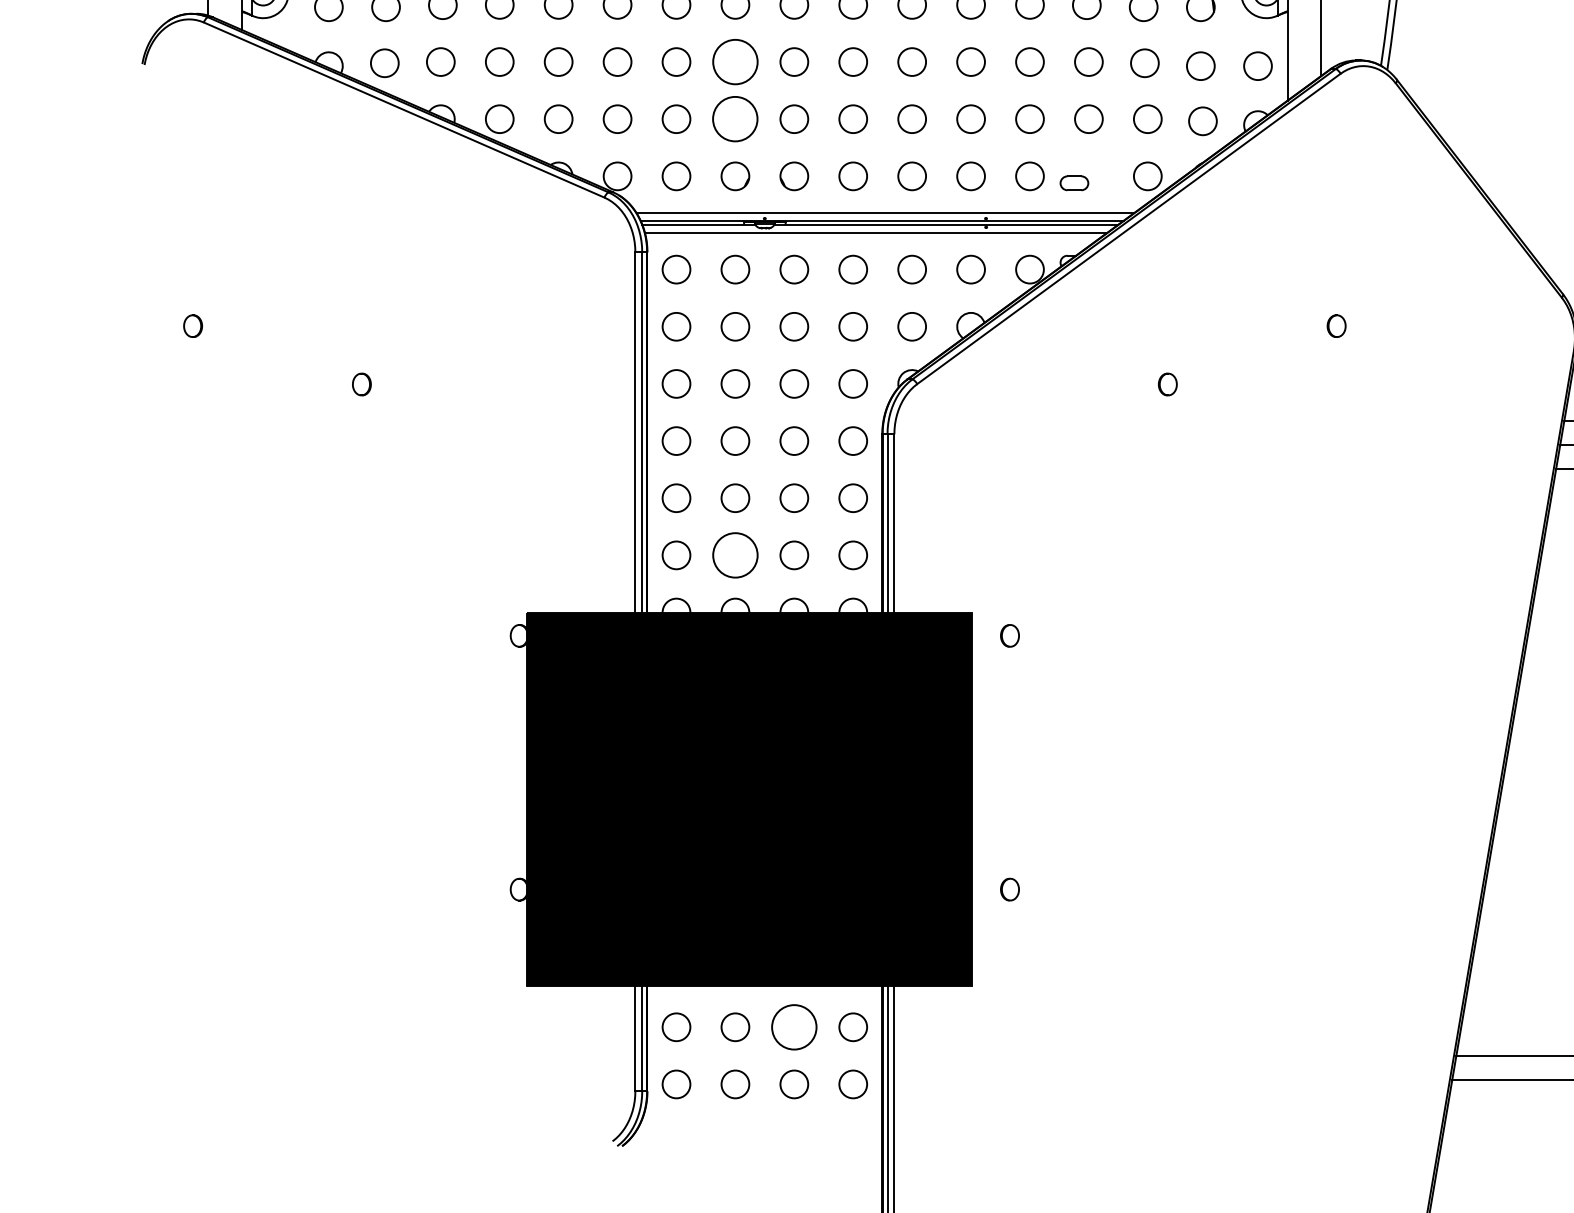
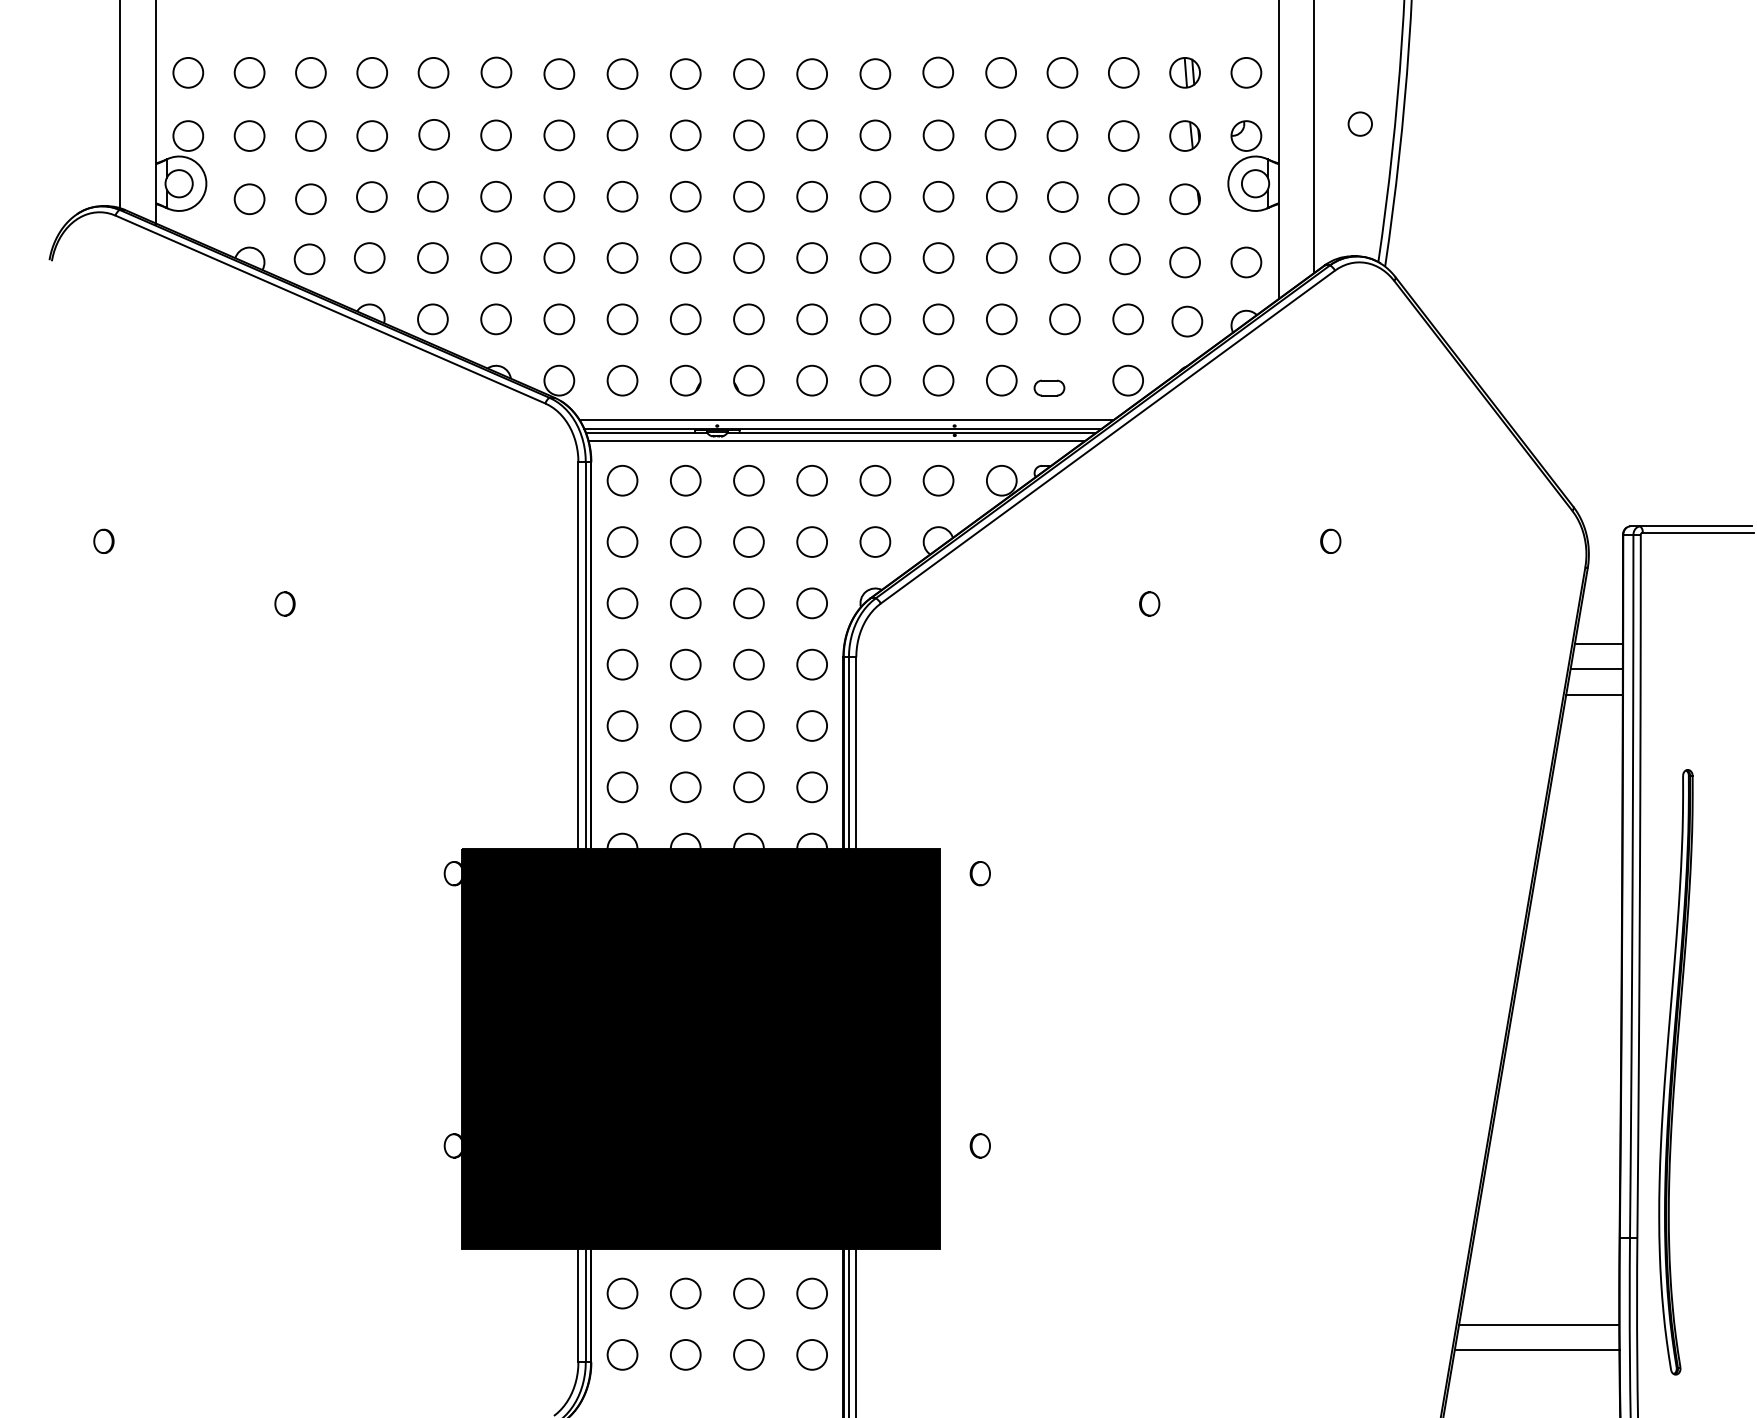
circle: (735, 61) -> (685, 257), size x0.62
circle: (735, 119) -> (685, 319), size x0.62
circle: (735, 555) -> (685, 787), size x0.62
circle: (793, 1027) -> (748, 1293), size x0.62

